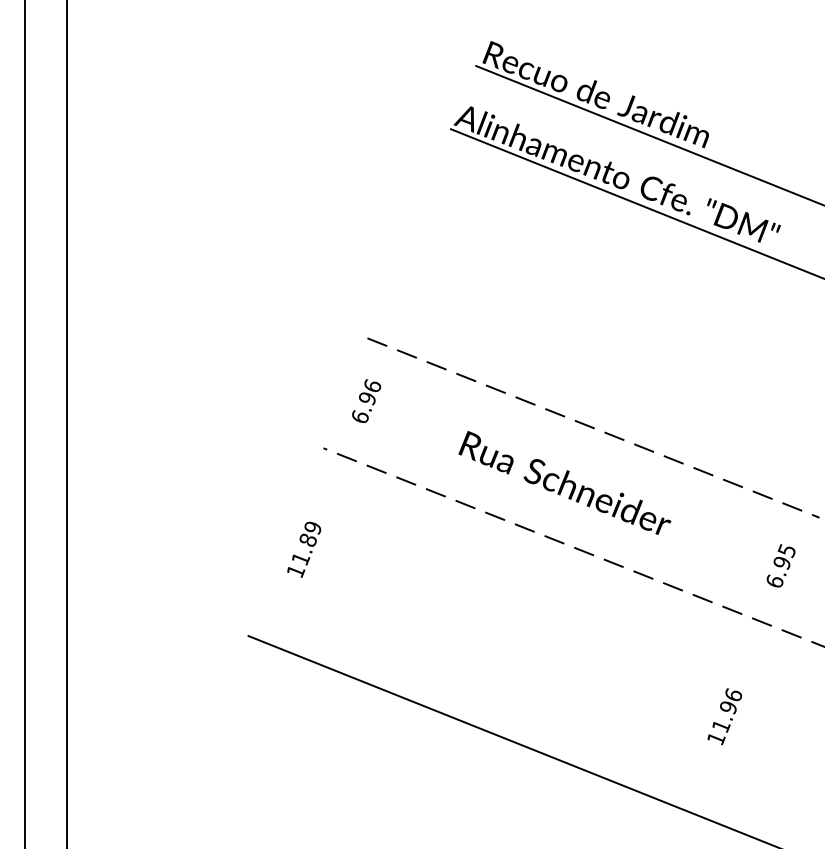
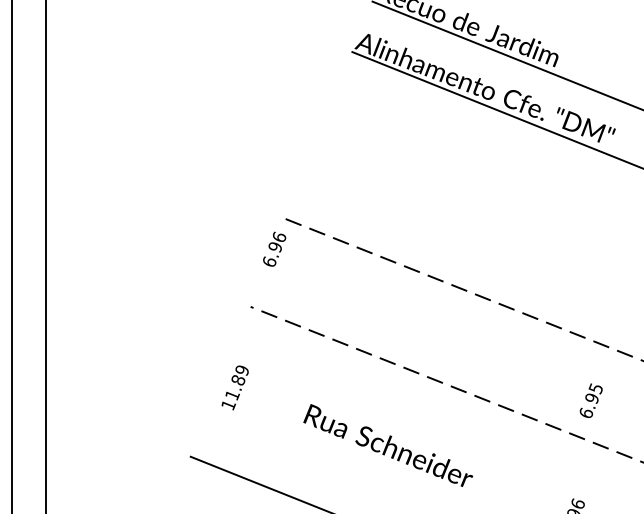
text: (366, 400) -> (274, 248), moved
text: (564, 482) -> (387, 445), moved
text: (780, 565) -> (590, 400), moved

